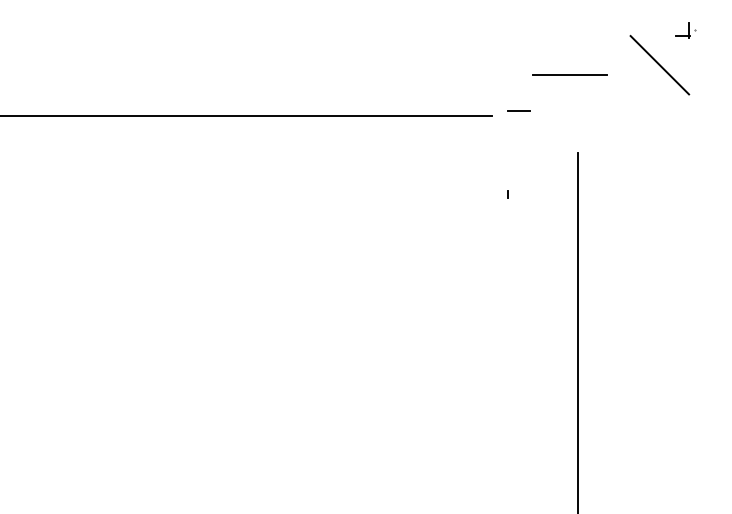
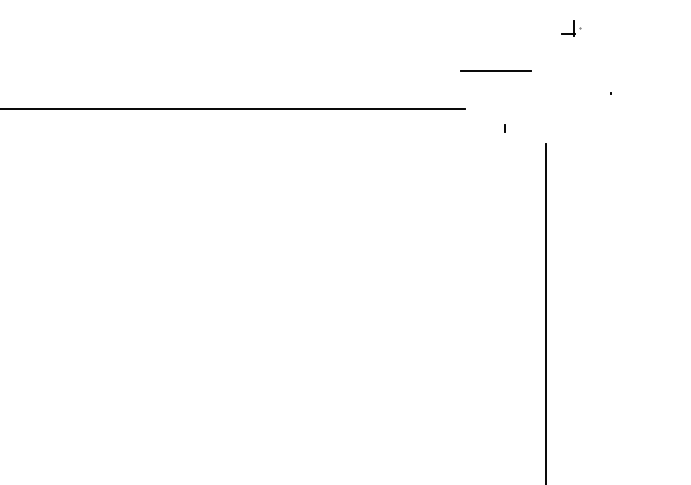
part: (685, 30) -> (570, 28), moved
line: (659, 65) -> (622, 61), removed
line: (569, 74) -> (495, 70), moved
line: (518, 110) -> (489, 104), removed
line: (507, 194) -> (503, 128), moved

